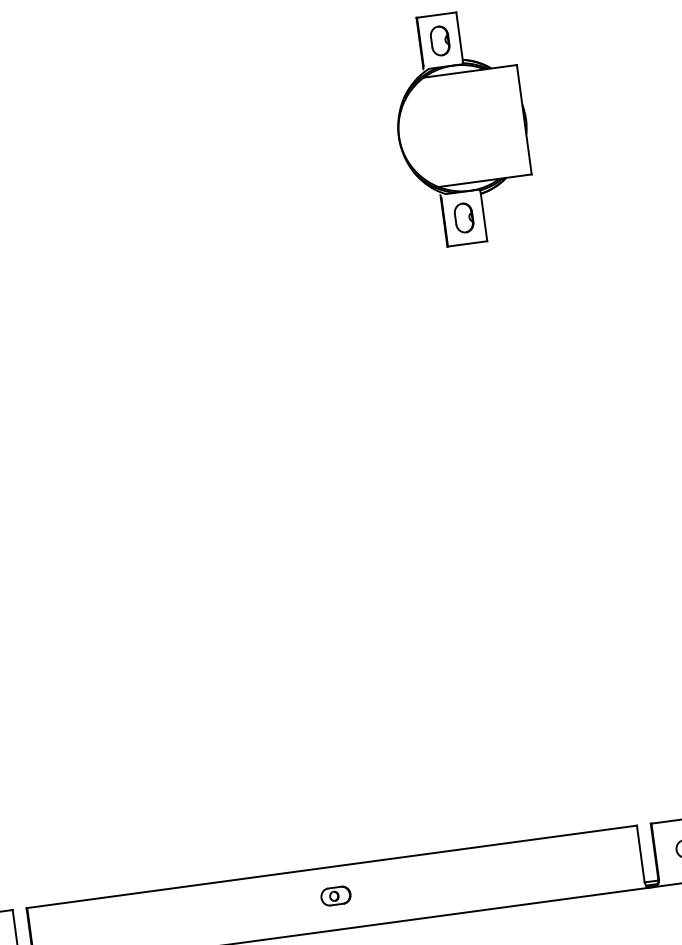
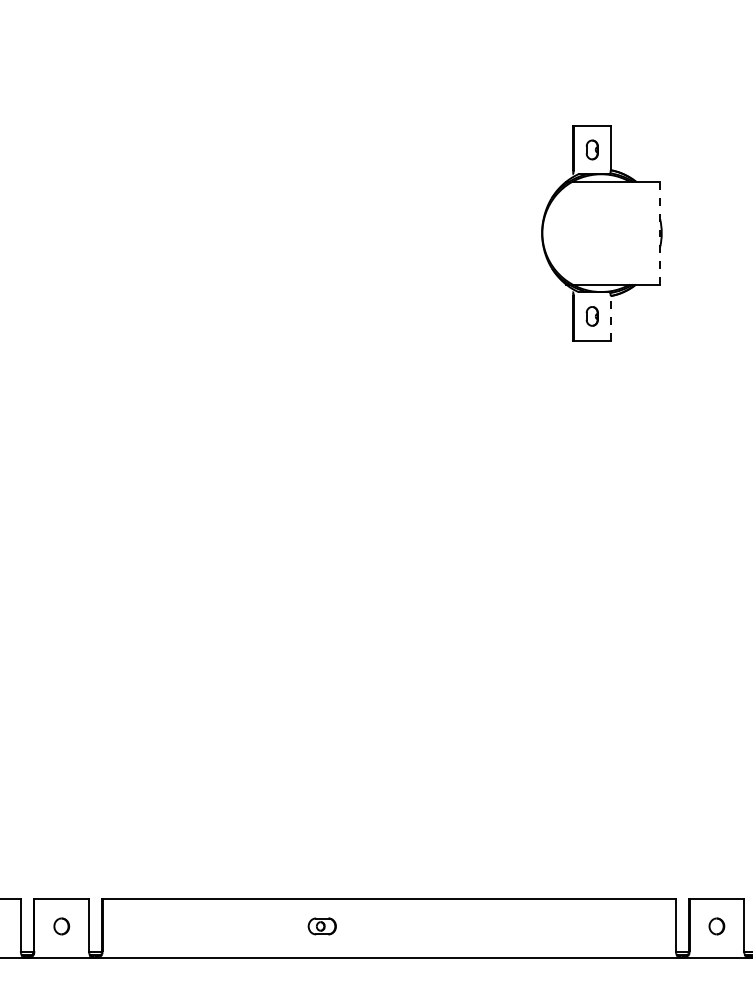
part: (440, 40) -> (592, 149), size x0.7
line: (524, 118) -> (660, 232), solid -> dashed
line: (483, 216) -> (610, 317), solid -> dashed
part: (464, 218) -> (592, 316), size x0.7
part: (335, 896) -> (321, 926), moved

